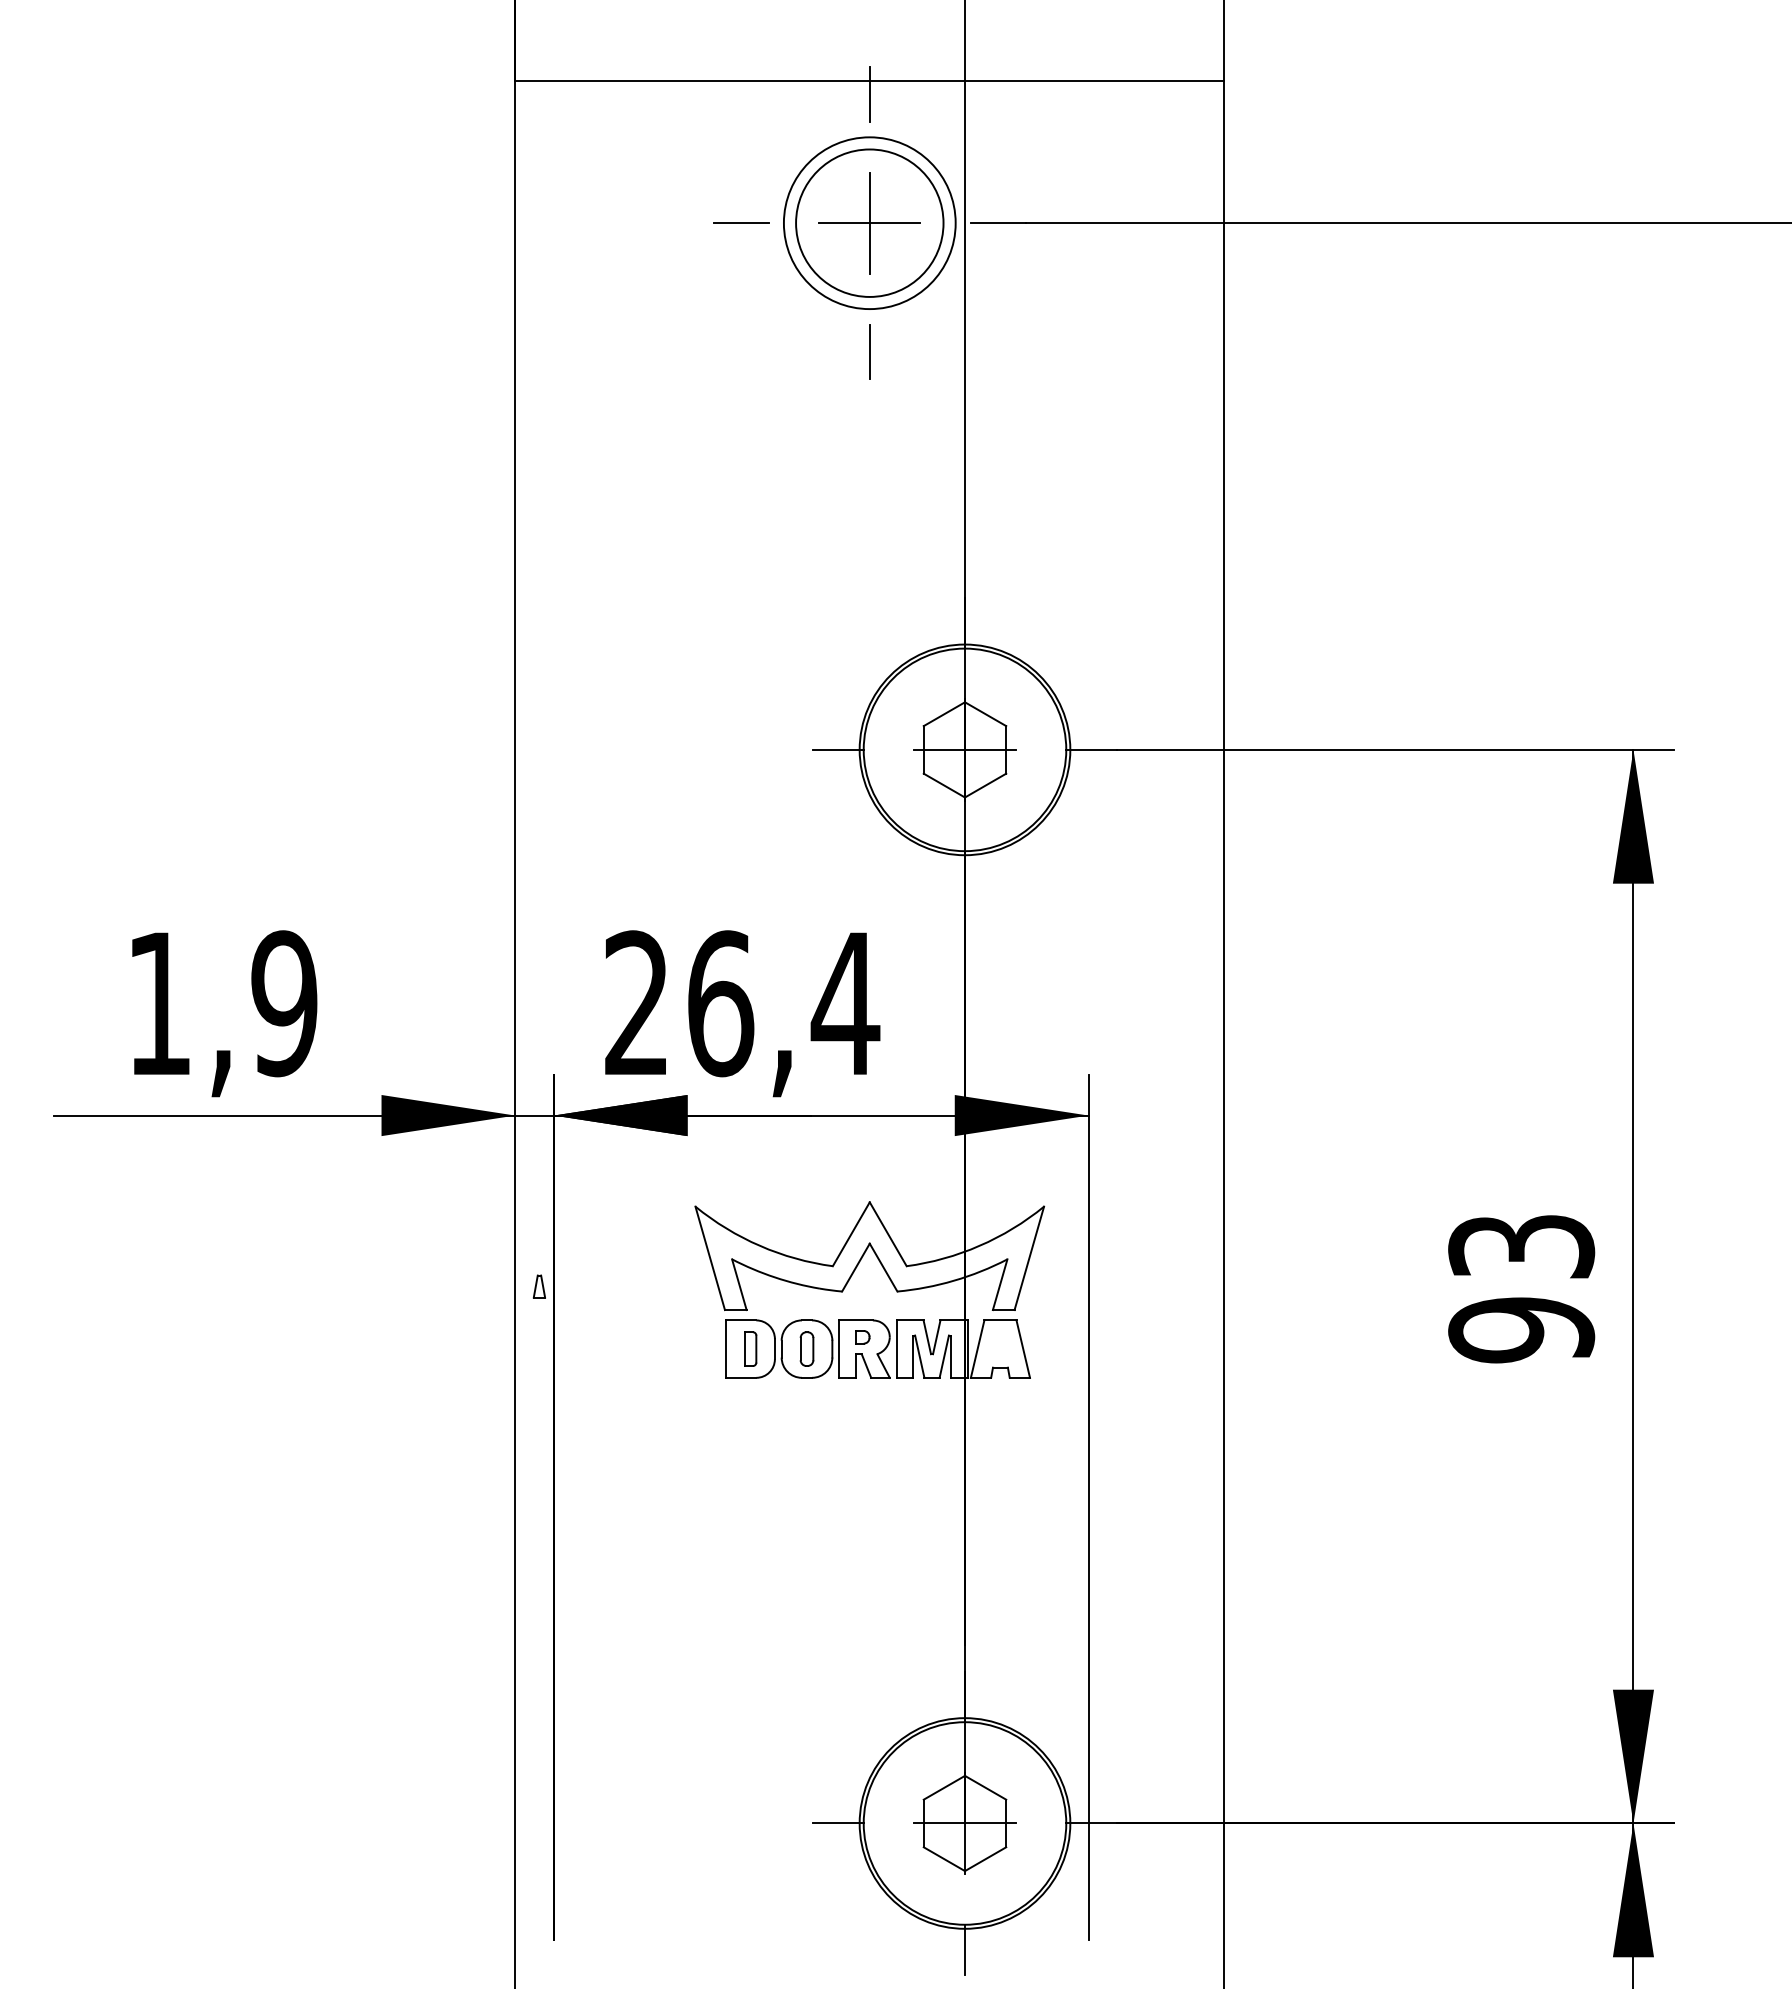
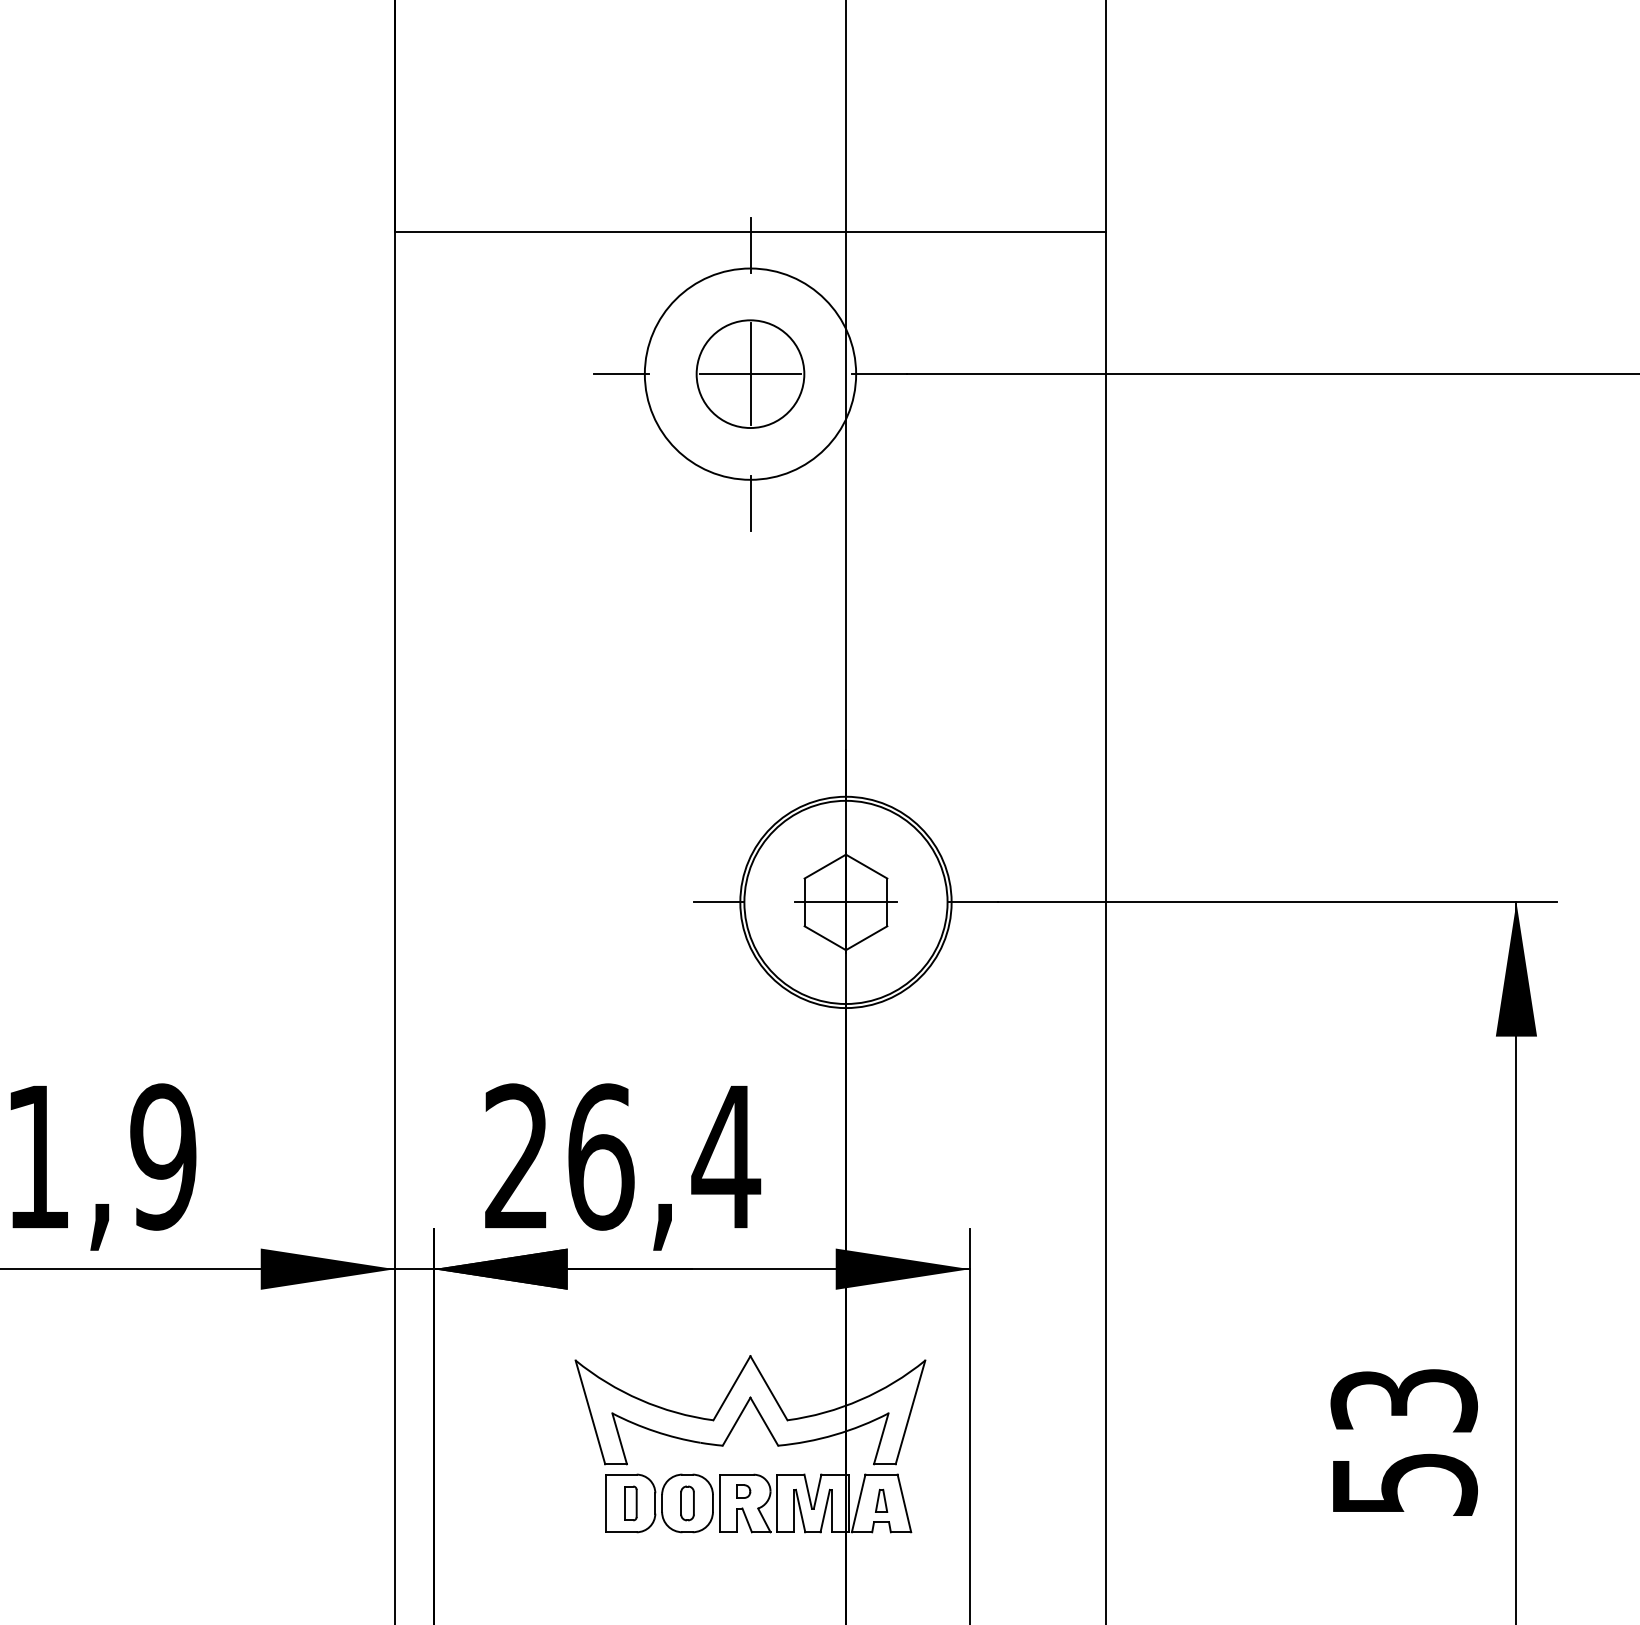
circle: (869, 222) -> (750, 373), size x0.62
circle: (869, 222) -> (750, 373), size x1.43
part: (538, 1286) -> (880, 1500), moved
text: (1521, 1330) -> (1404, 1484), 93 -> 53

